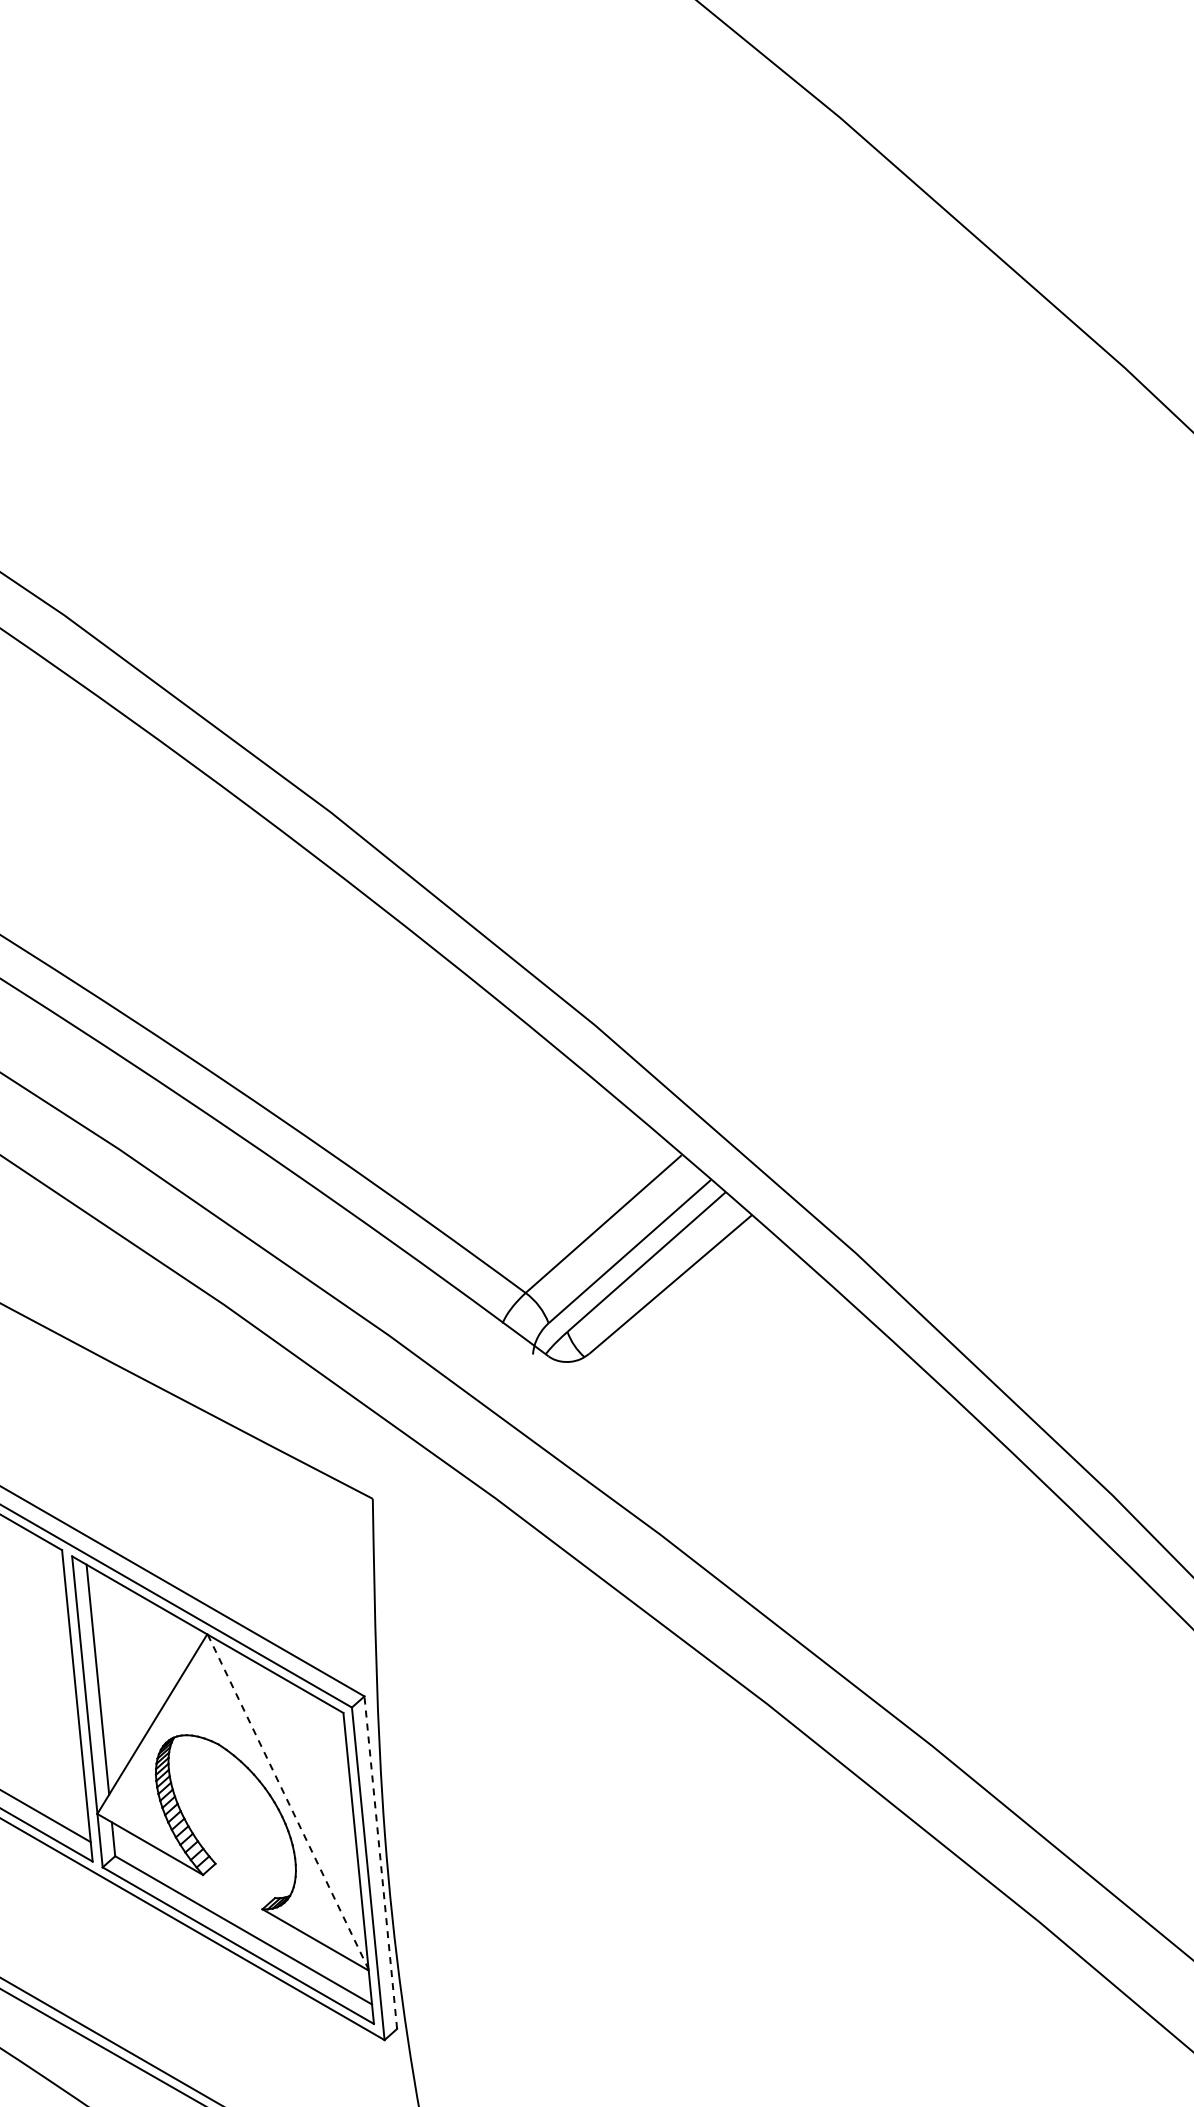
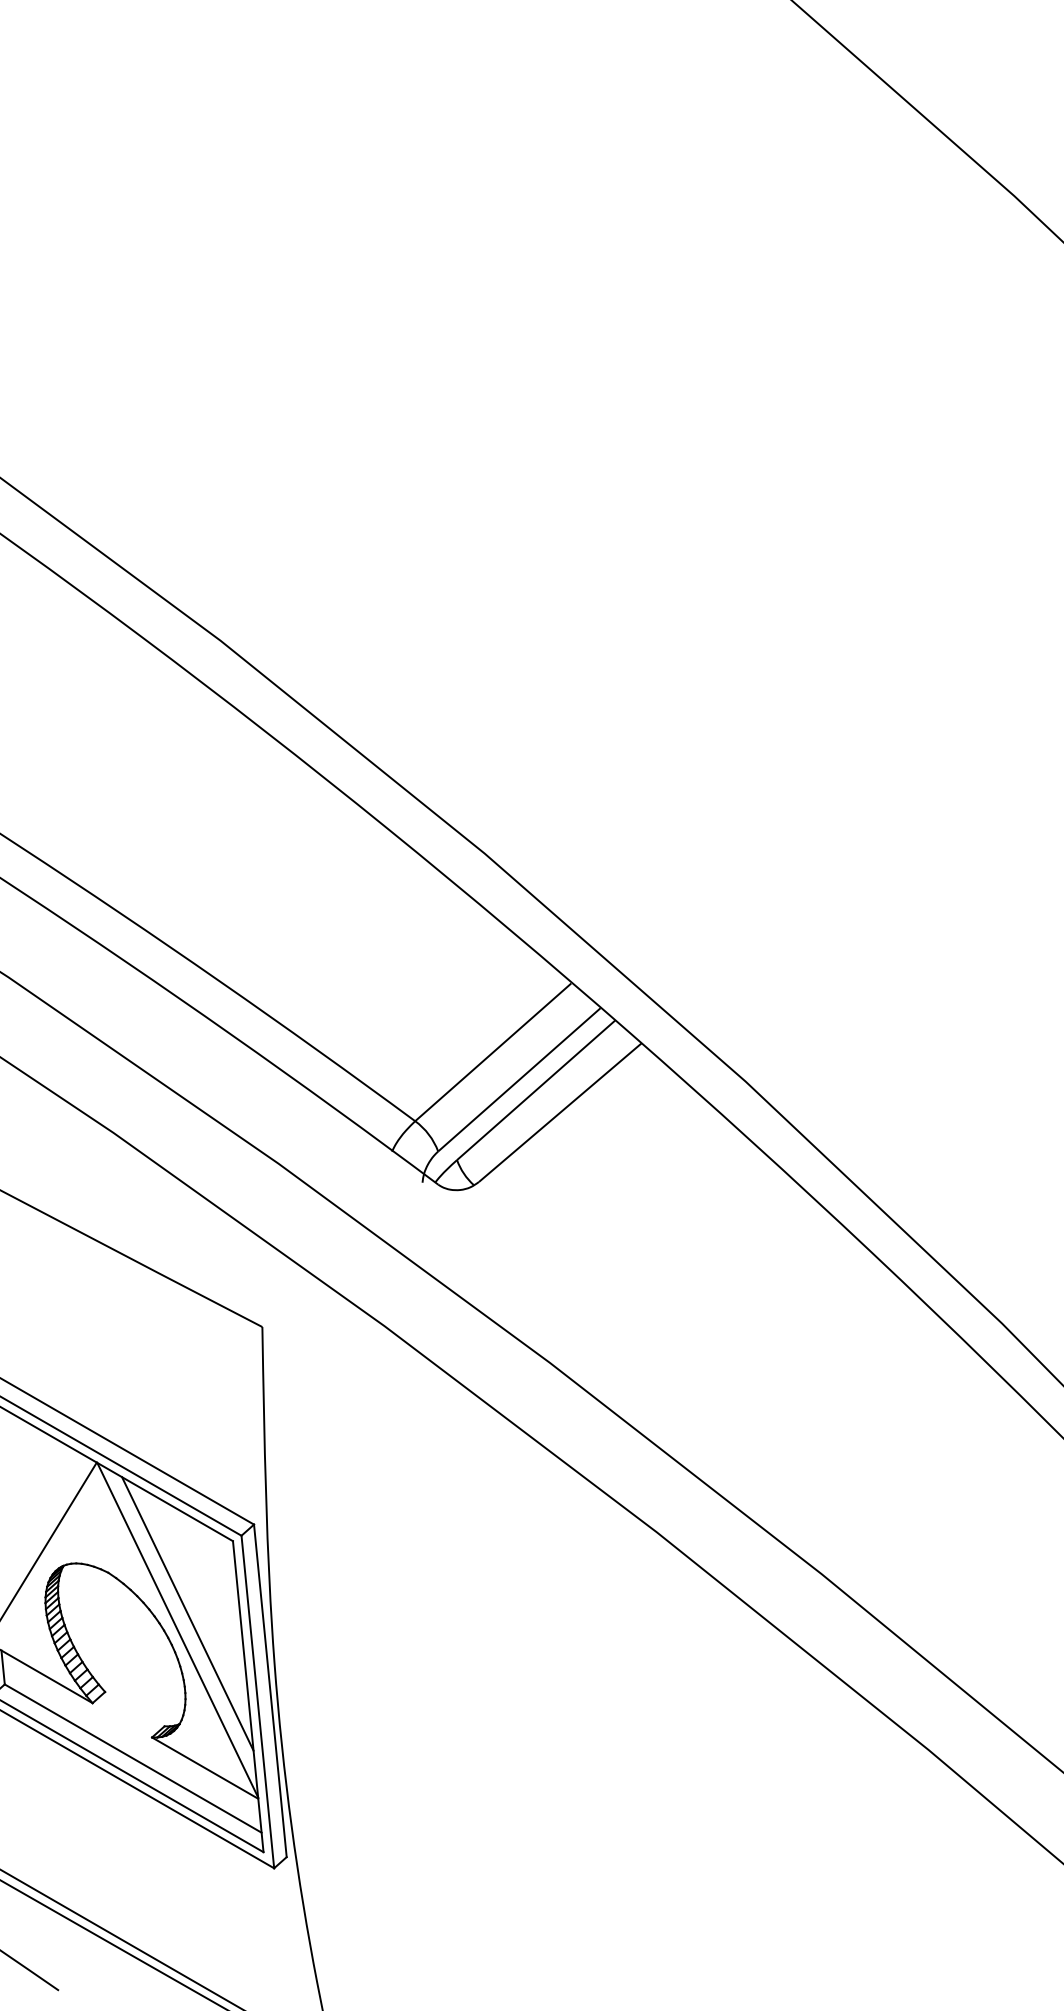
line: (298, 1785) -> (188, 1613), added
line: (288, 1801) -> (178, 1629), dashed -> solid
line: (380, 1862) -> (270, 1690), dashed -> solid

